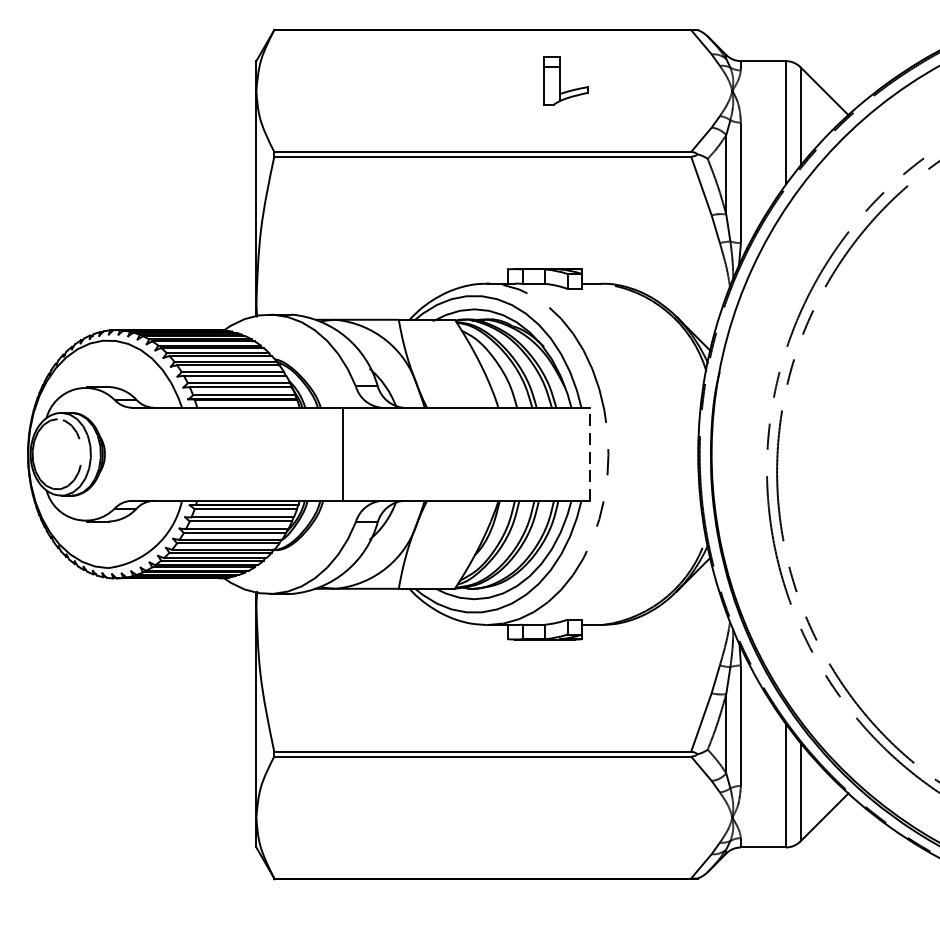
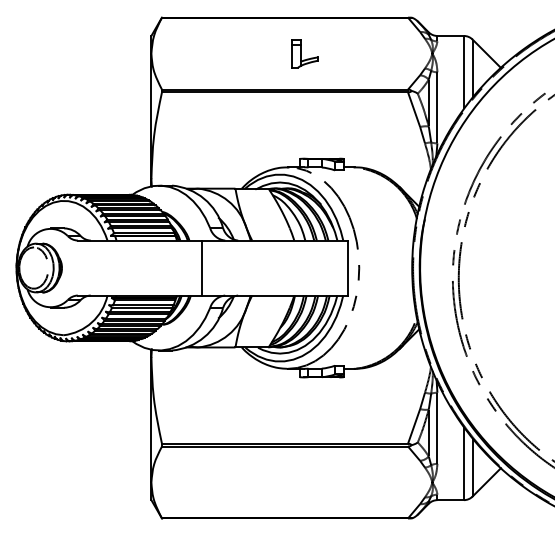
part: (564, 80) -> (304, 53), moved
line: (590, 453) -> (348, 267), dashed -> solid

